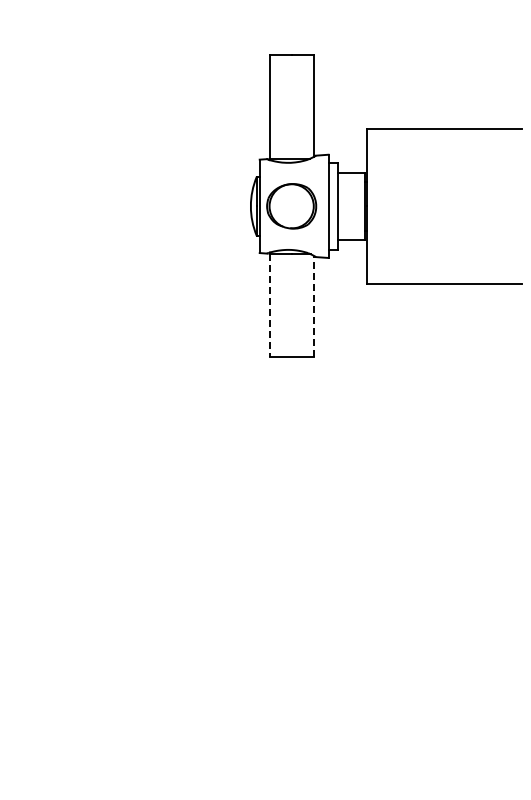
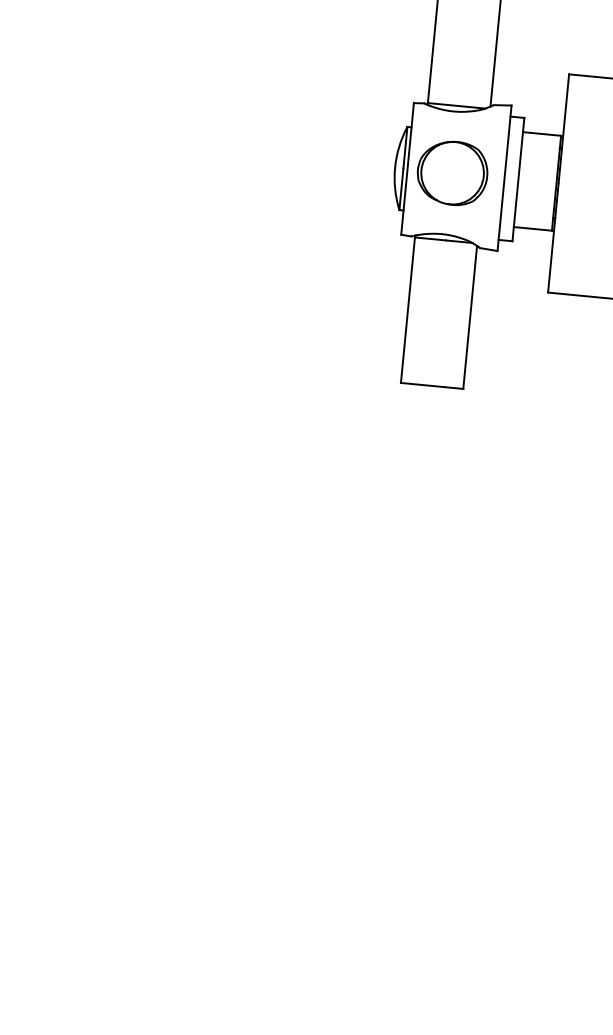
line: (269, 305) -> (407, 309), dashed -> solid
line: (313, 306) -> (469, 317), dashed -> solid

